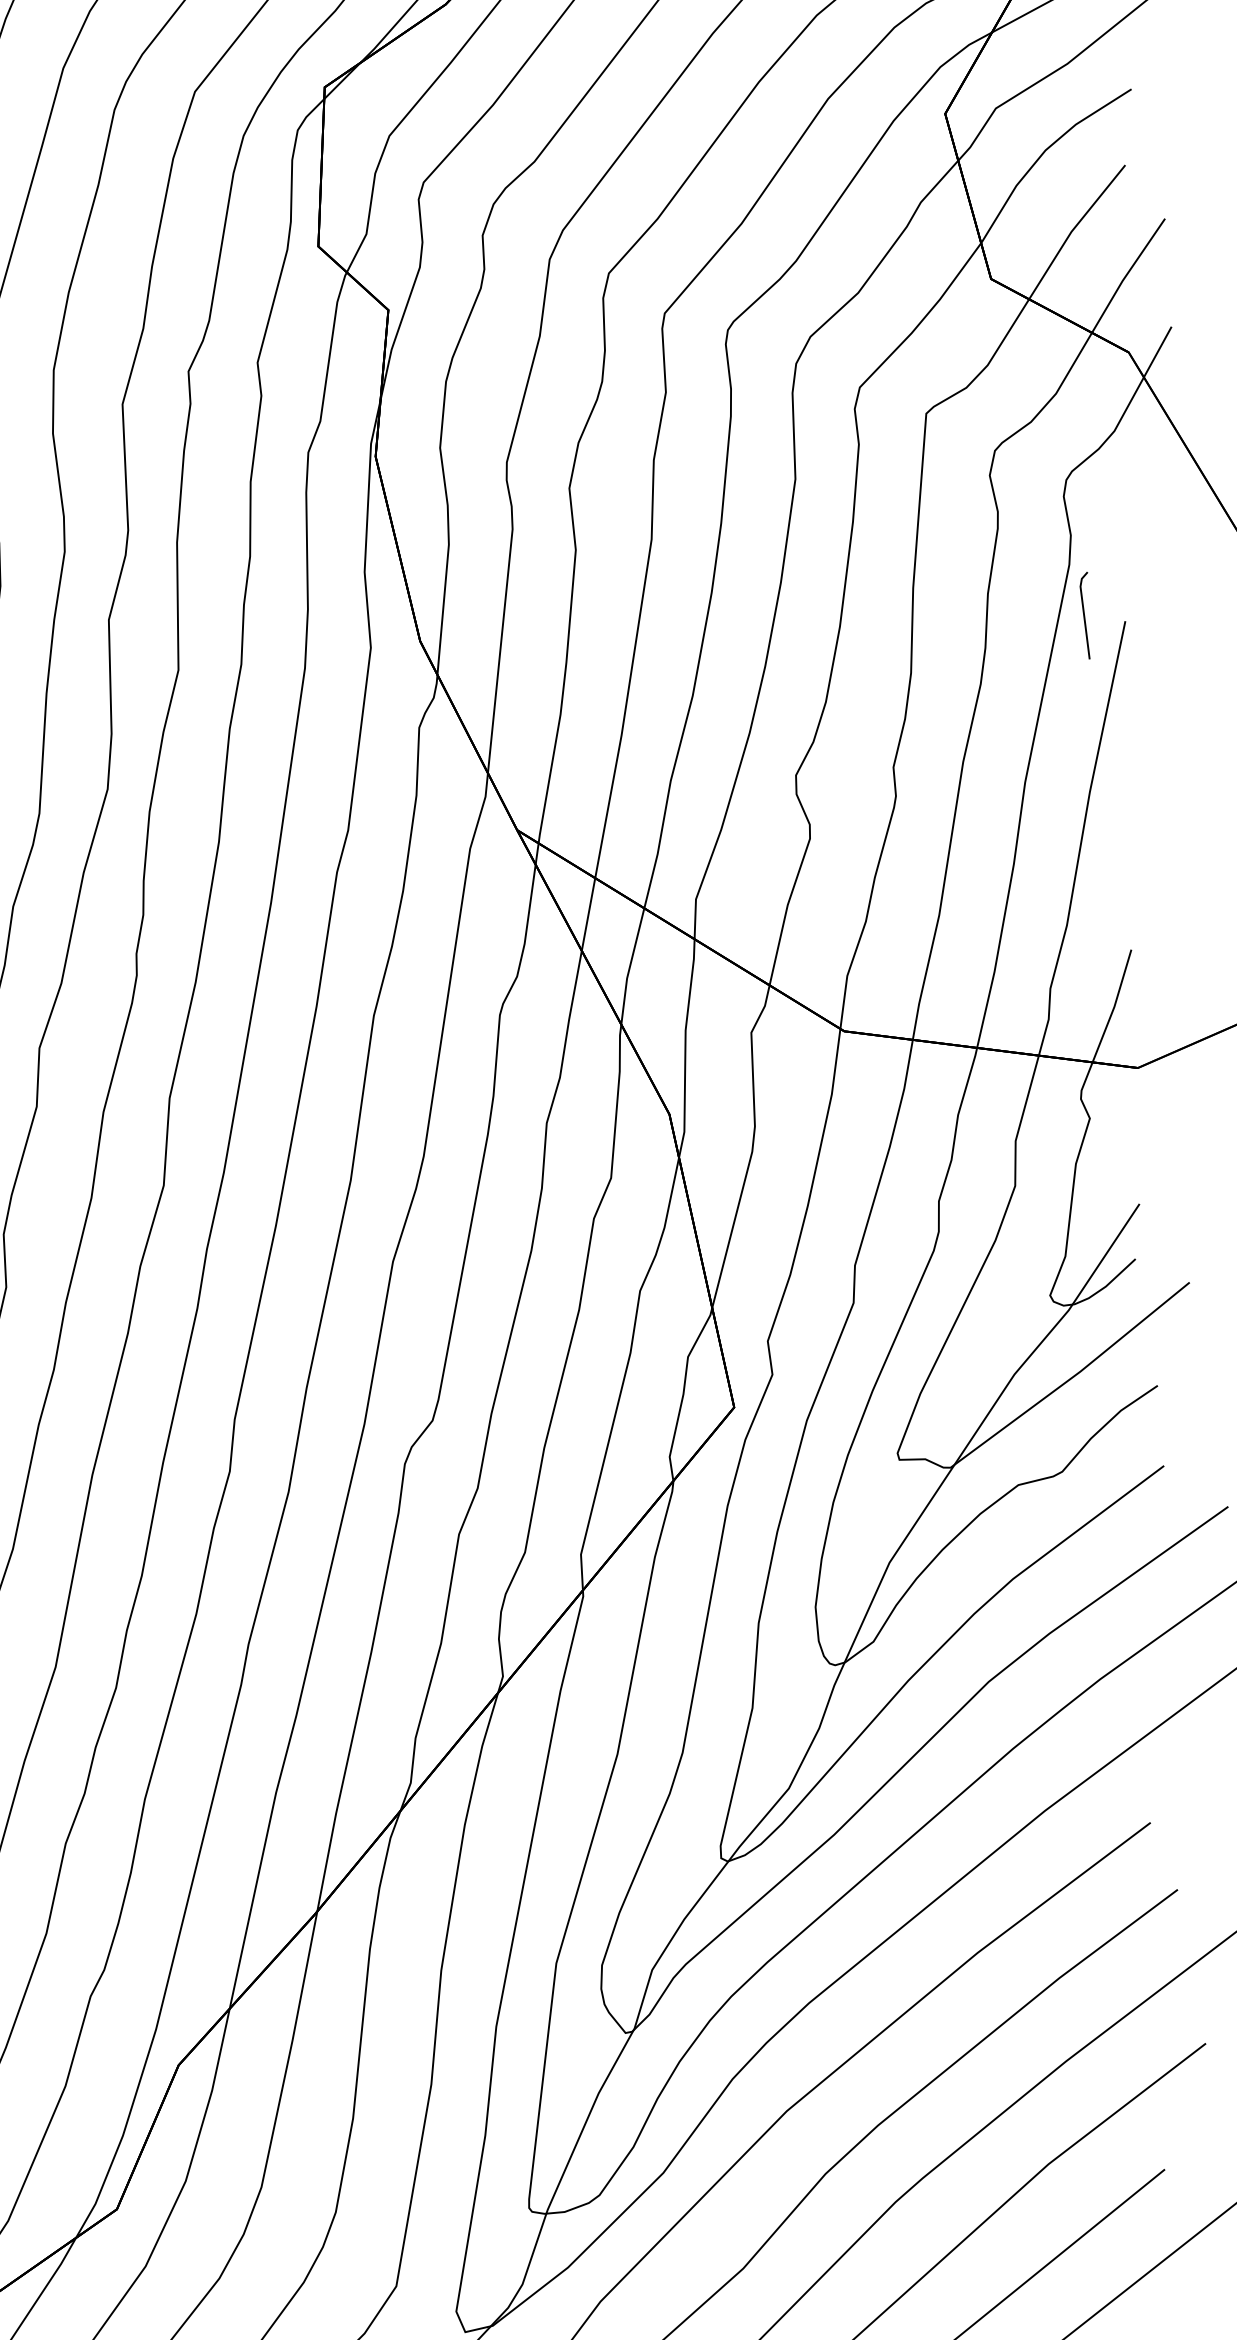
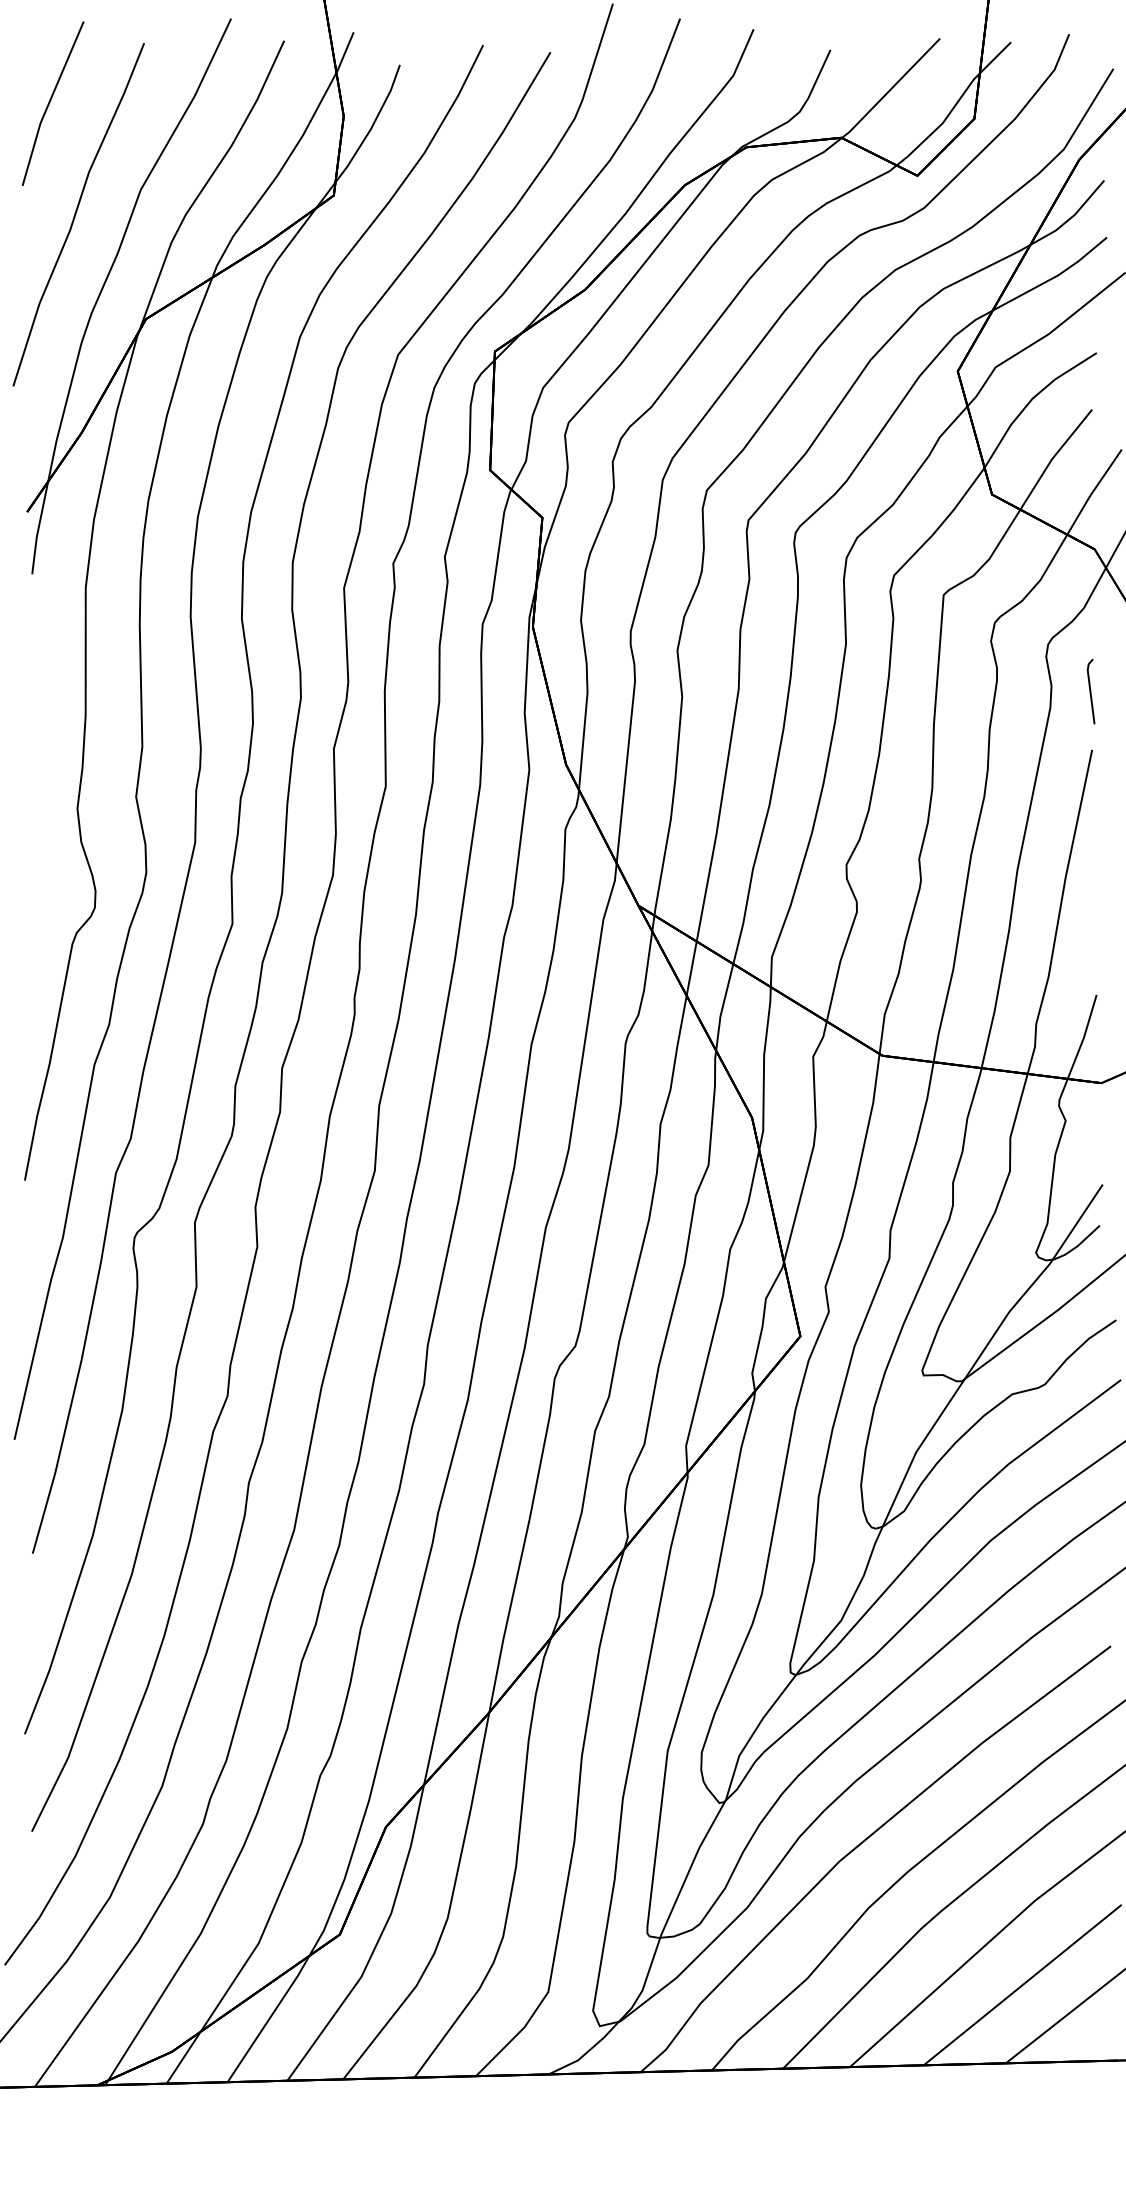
line: (1084, 615) -> (1090, 691), moved

